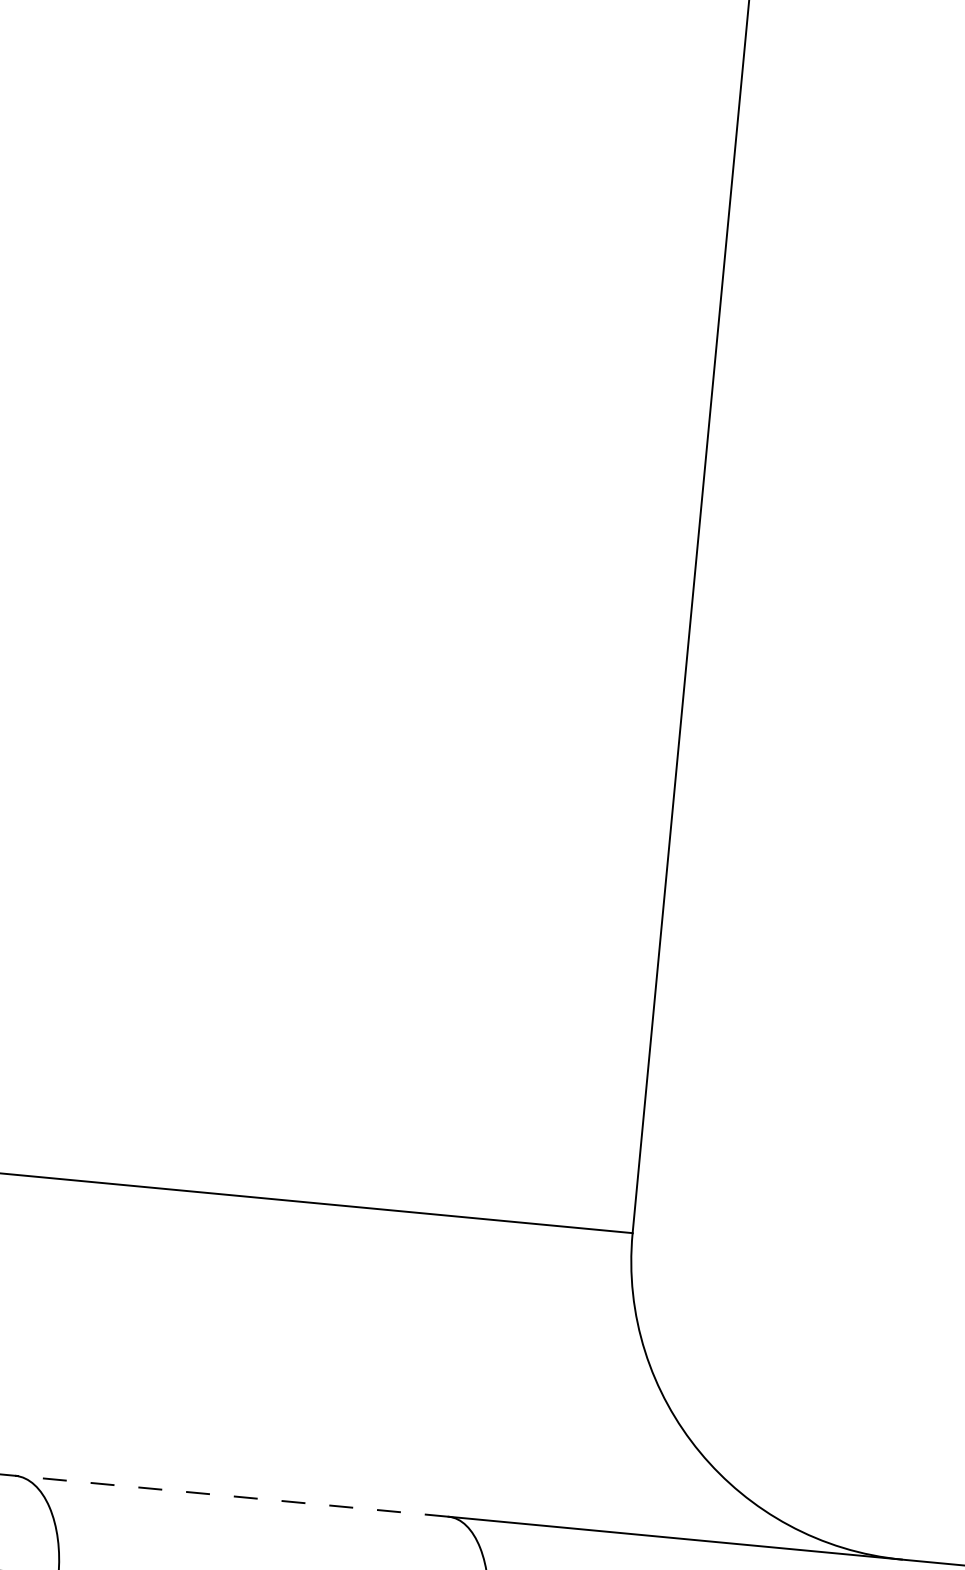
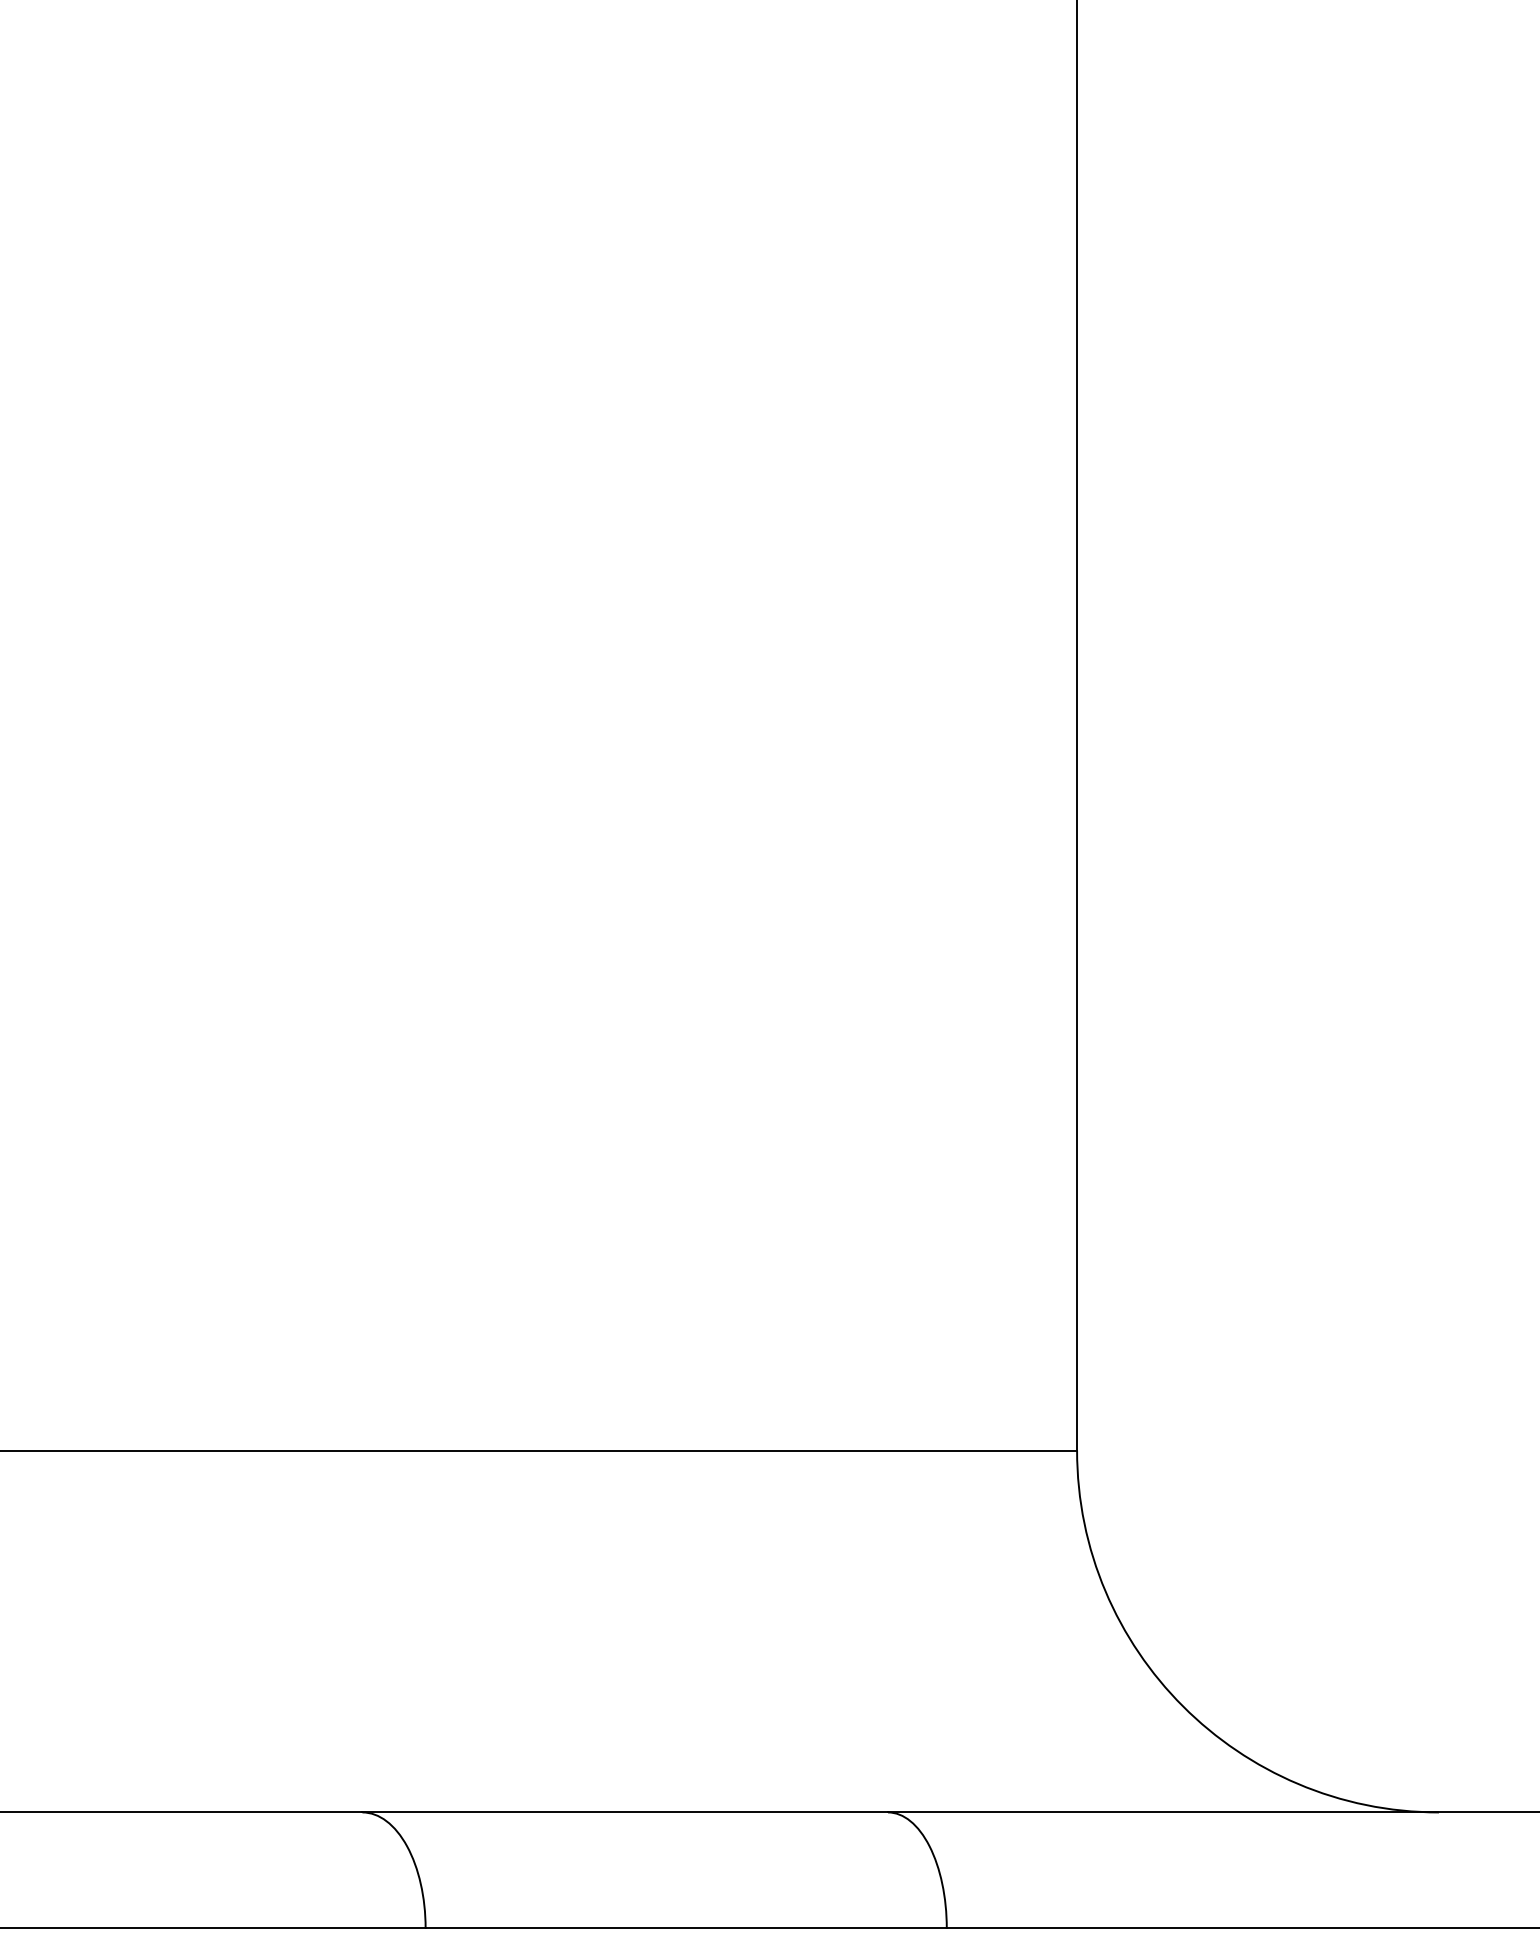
line: (232, 1496) -> (625, 1812), dashed -> solid

